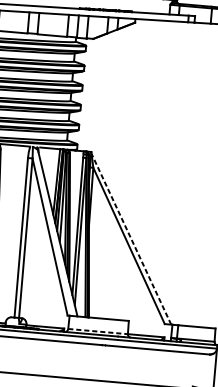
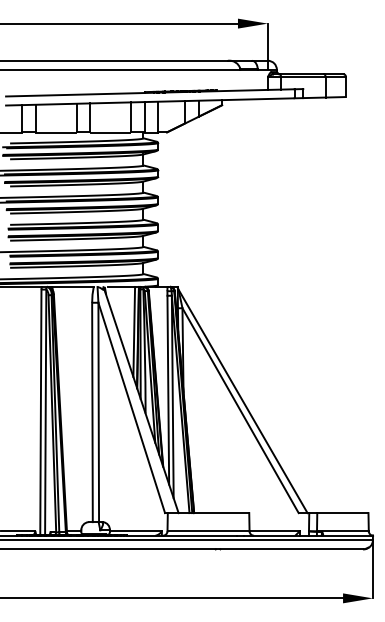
line: (131, 238) -> (242, 400), dashed -> solid
line: (98, 331) -> (209, 531), dashed -> solid

